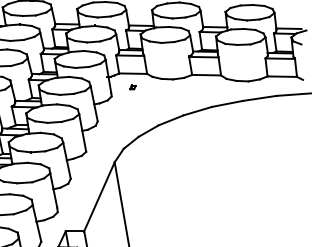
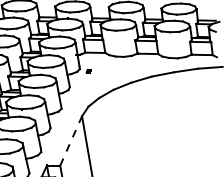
part: (132, 87) -> (88, 71), moved
line: (99, 196) -> (71, 140), solid -> dashed

